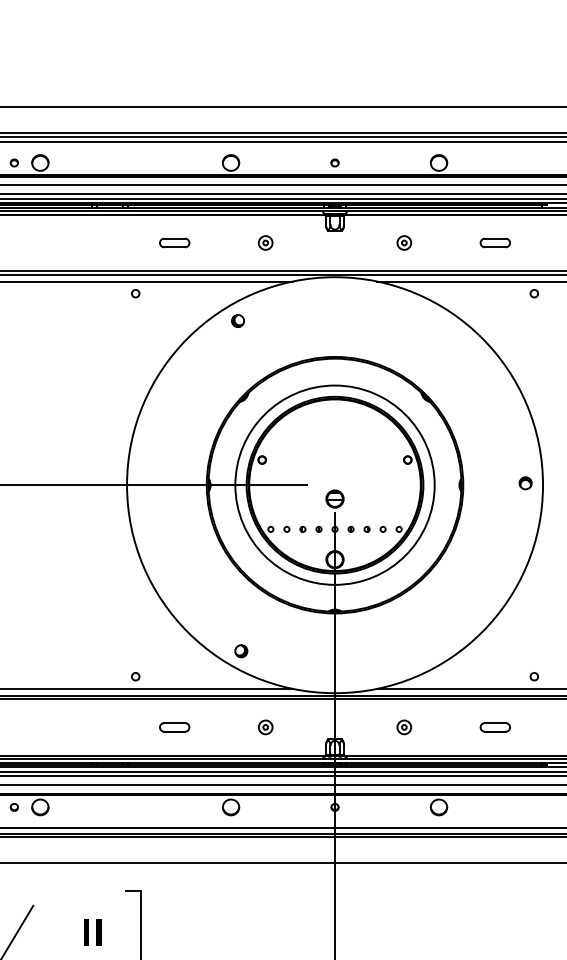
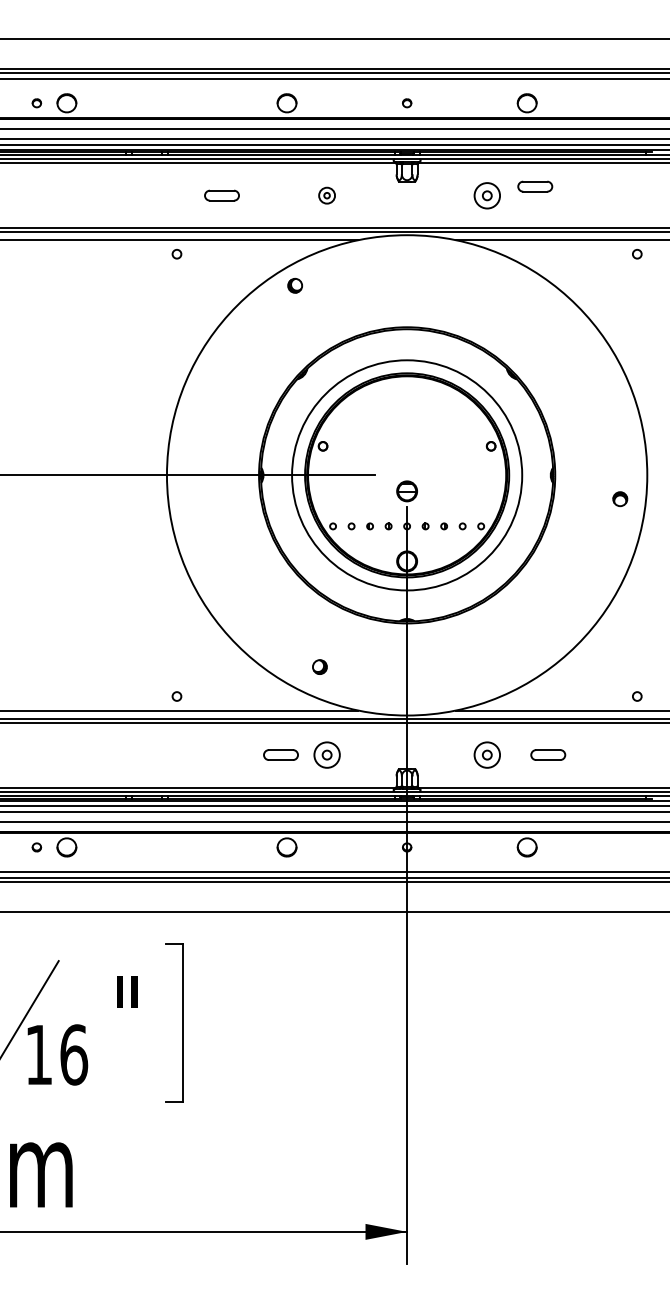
part: (403, 242) -> (486, 195), size x1.6
part: (495, 242) -> (535, 186), moved
part: (525, 483) -> (620, 499), moved
part: (240, 650) -> (319, 666), moved
part: (174, 726) -> (280, 754), moved
part: (265, 726) -> (326, 754), size x1.6
part: (403, 726) -> (486, 754), size x1.6
part: (495, 726) -> (548, 754), moved

